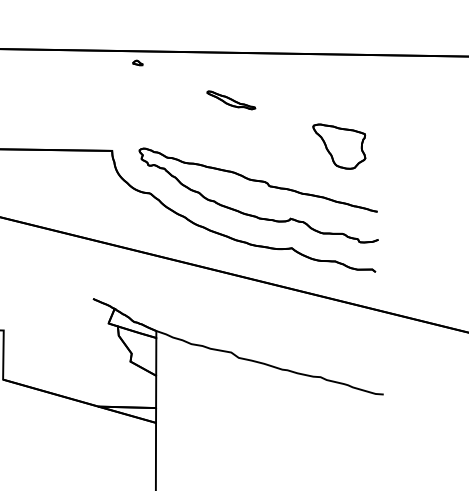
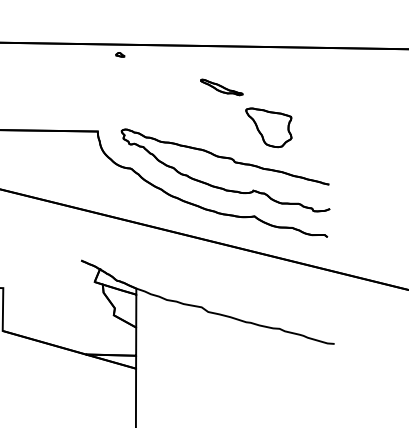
part: (231, 100) -> (221, 87), moved
part: (339, 146) -> (269, 127), moved

